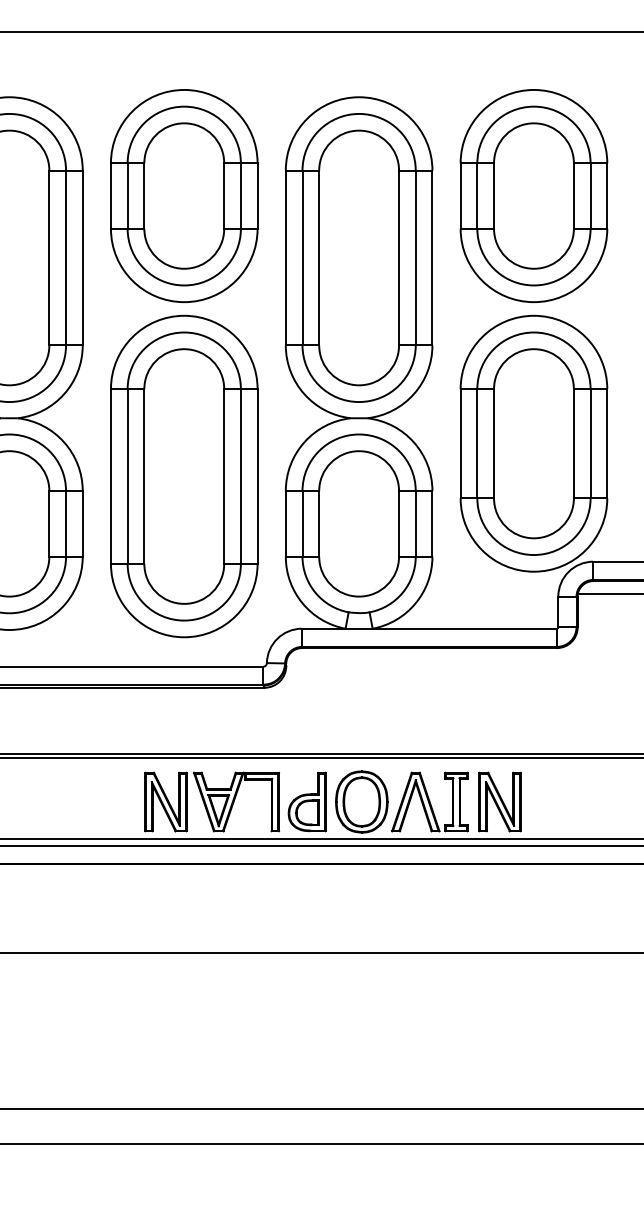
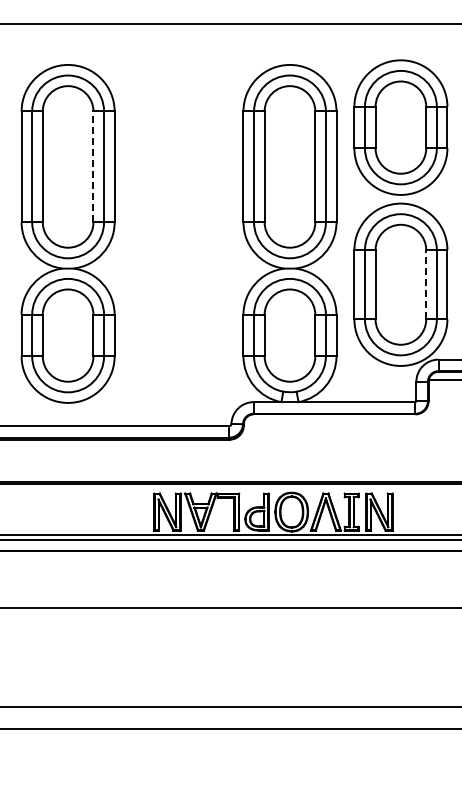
line: (49, 257) -> (93, 166), solid -> dashed
part: (183, 362) -> (178, 233), removed
line: (574, 443) -> (426, 284), solid -> dashed

